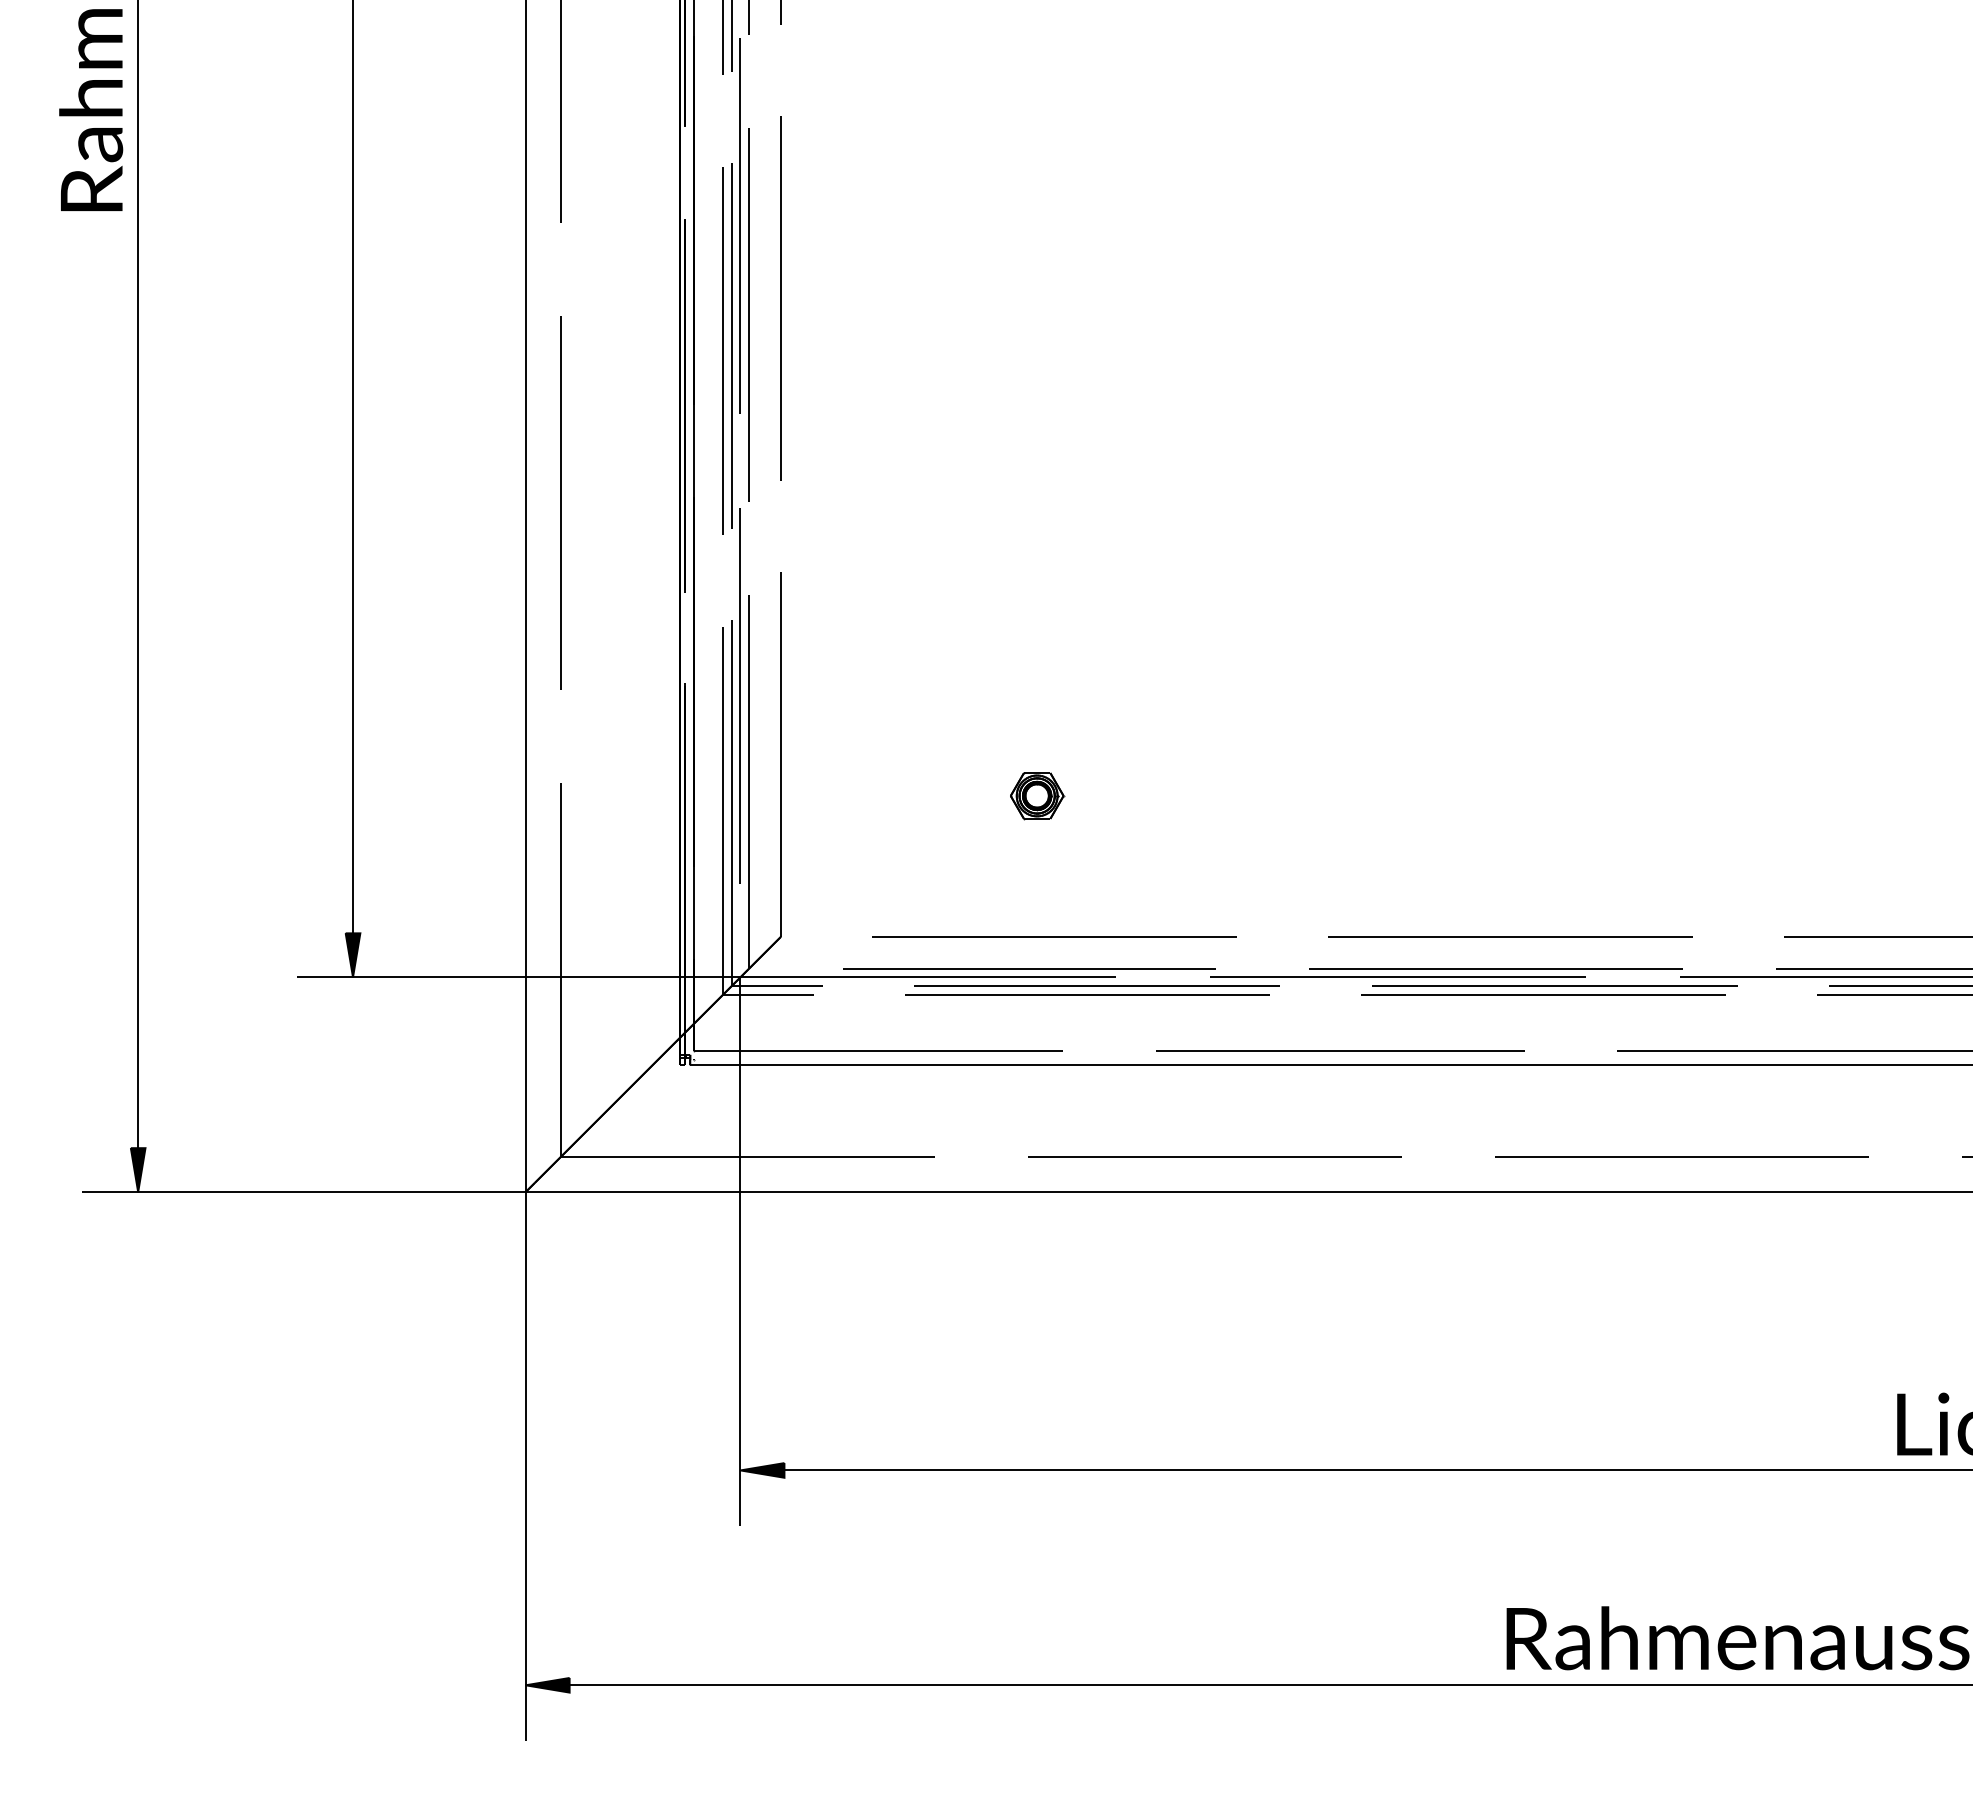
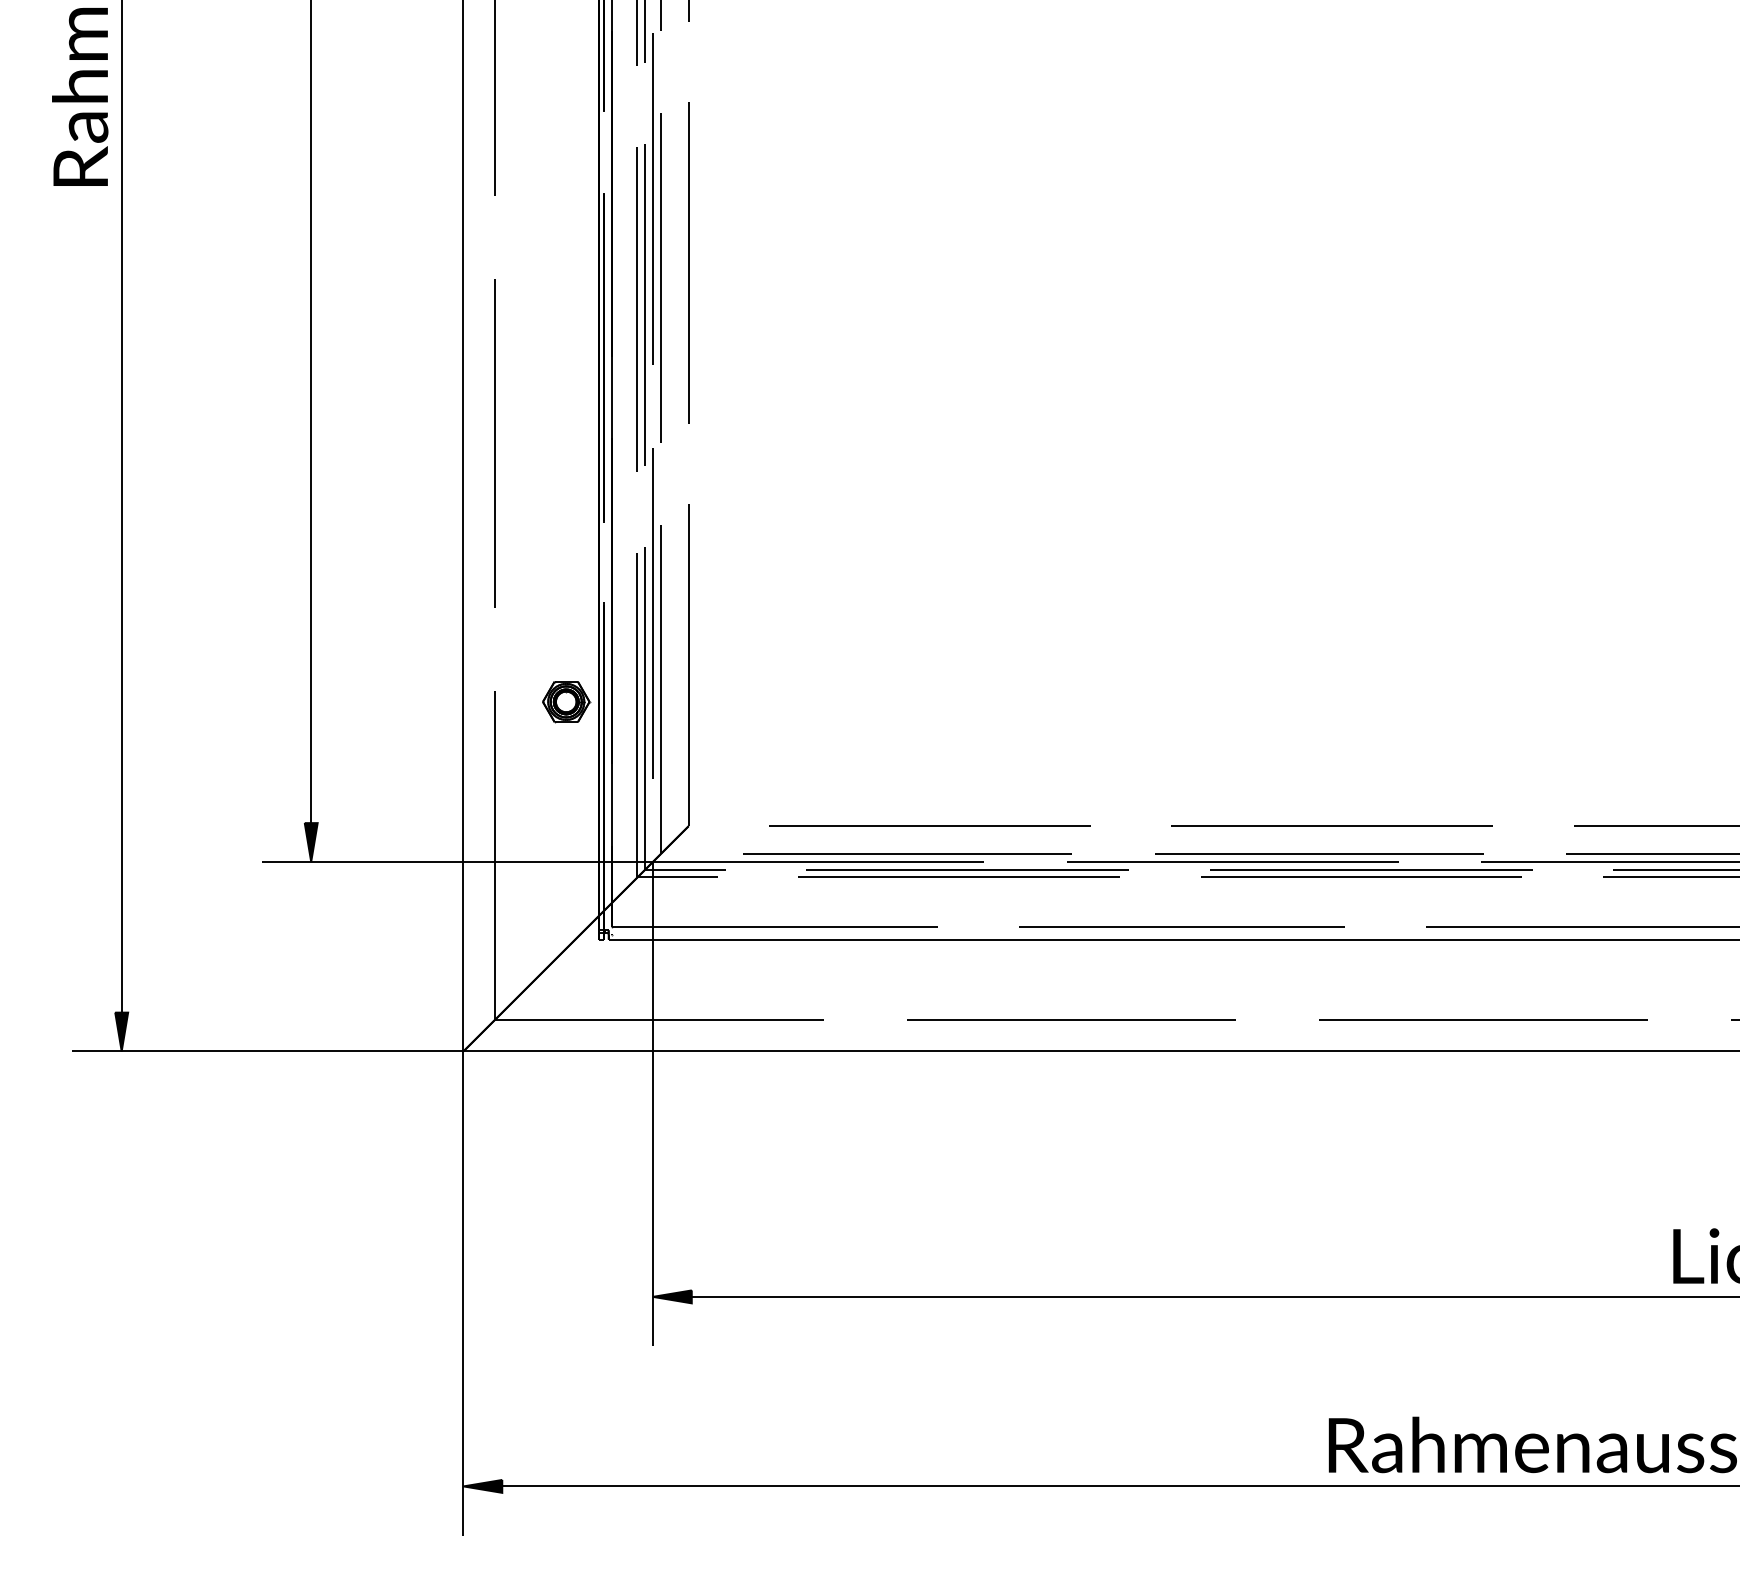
part: (1037, 796) -> (566, 702), moved

